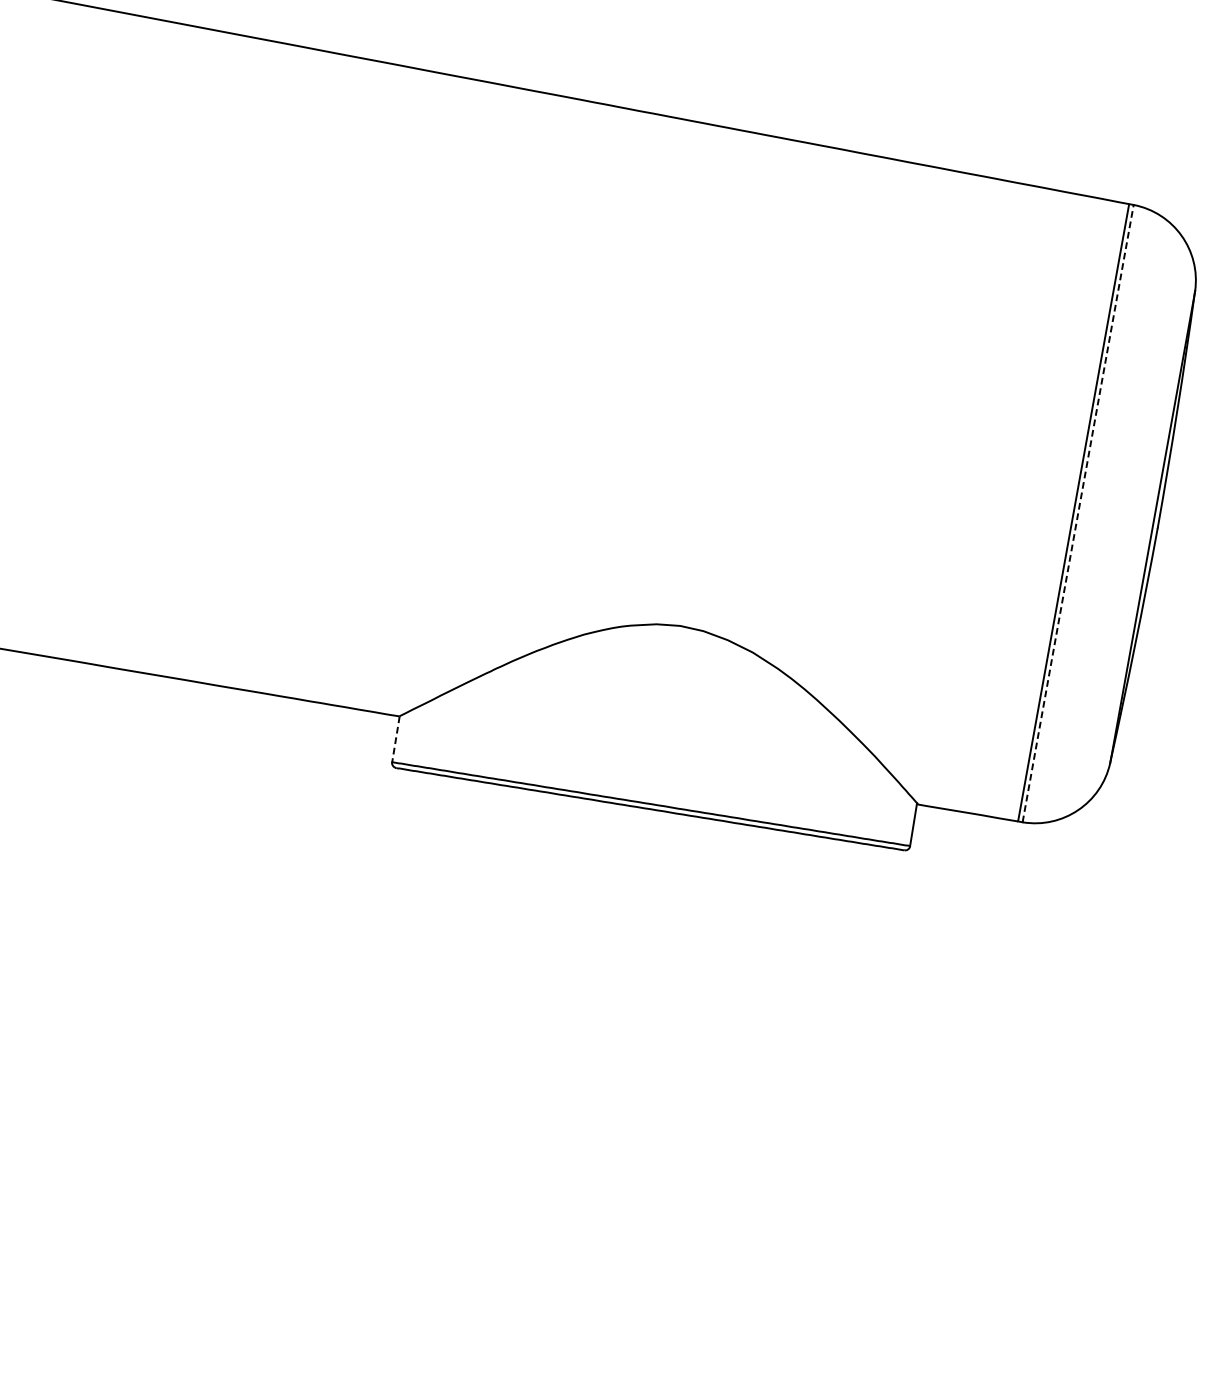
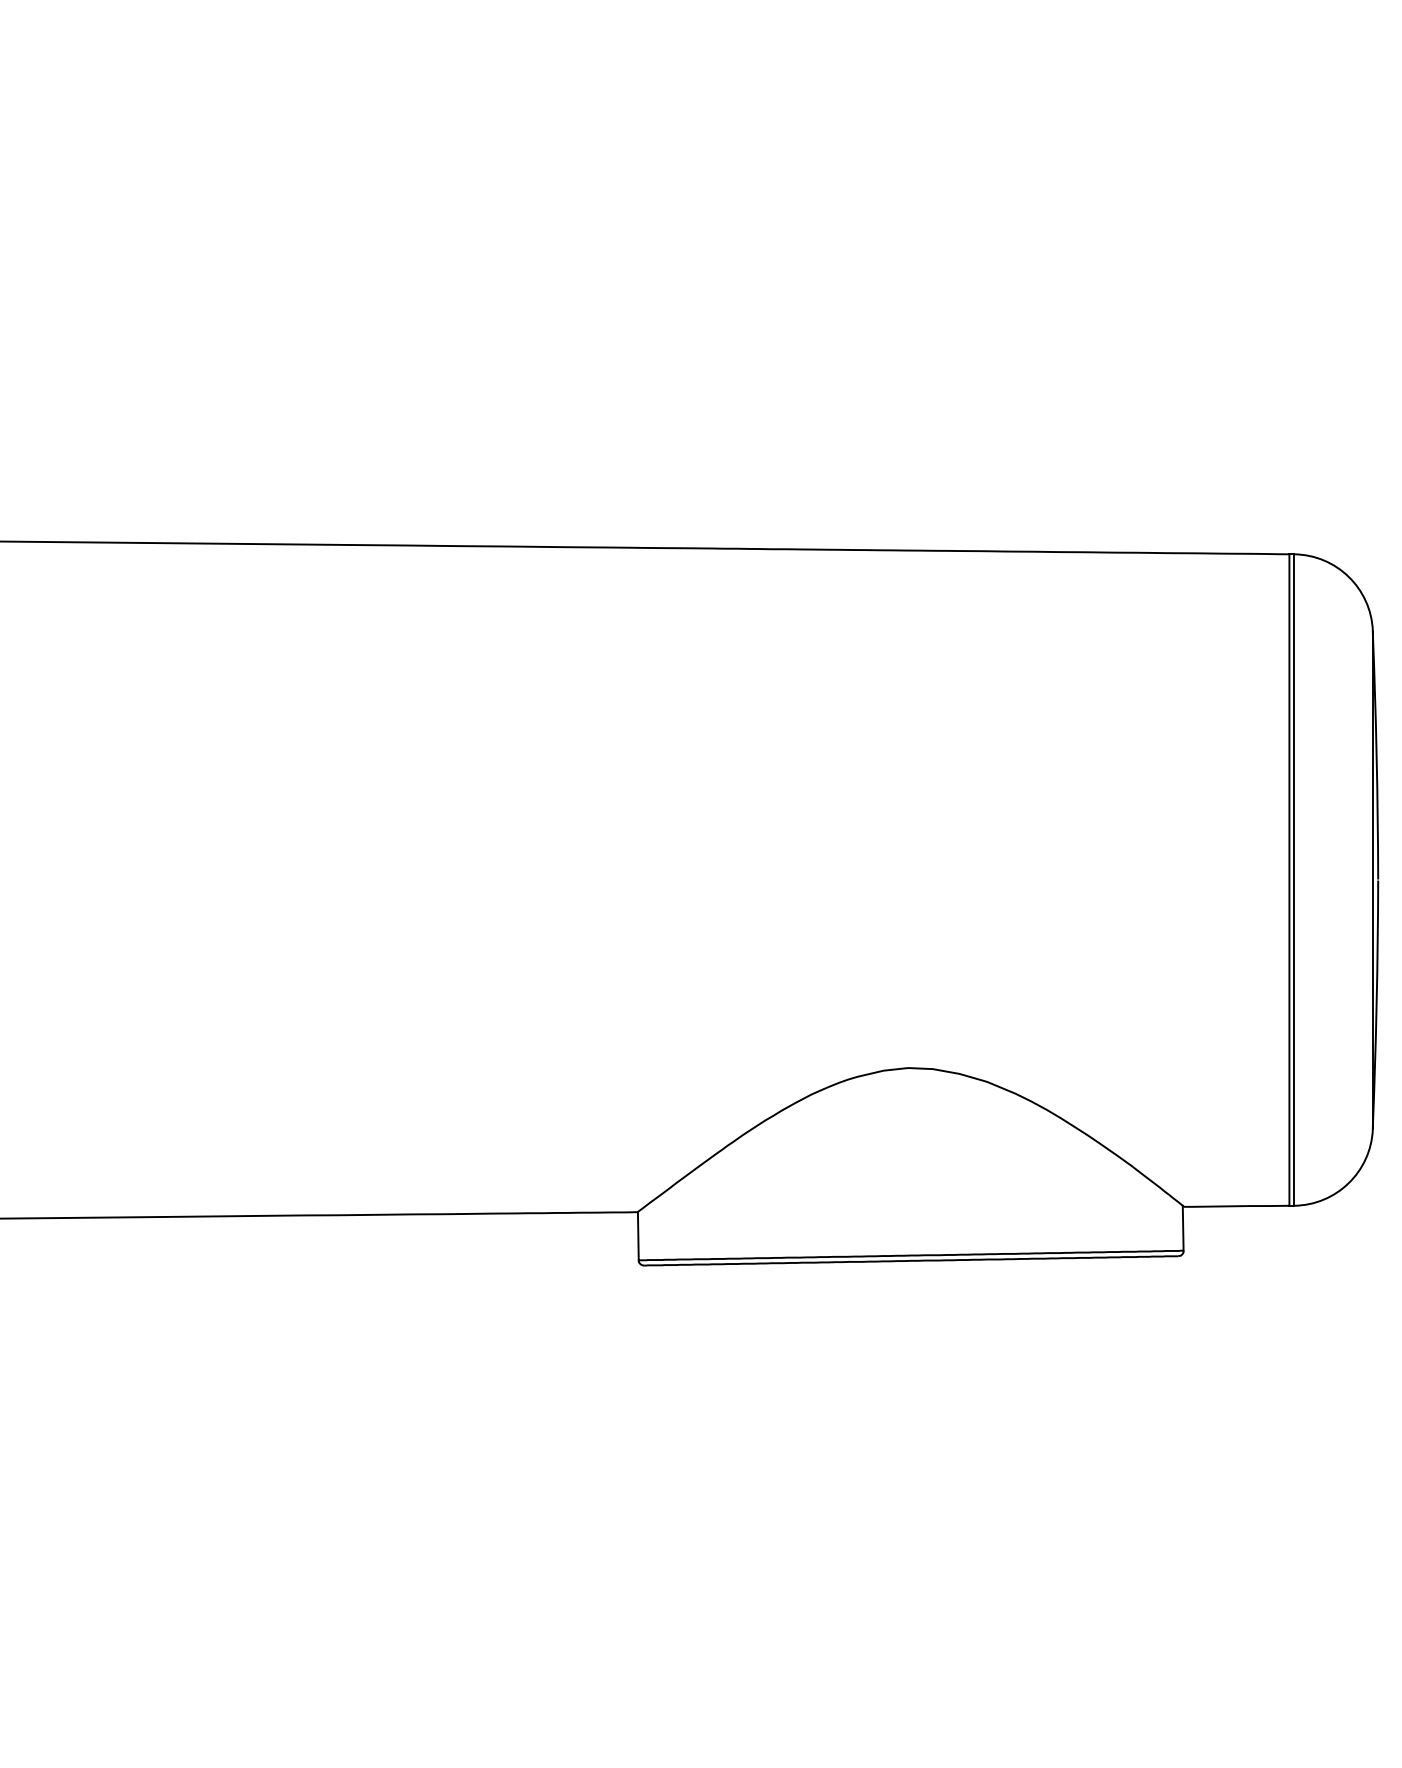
line: (1078, 514) -> (1294, 880), dashed -> solid
line: (396, 739) -> (638, 1236), dashed -> solid

